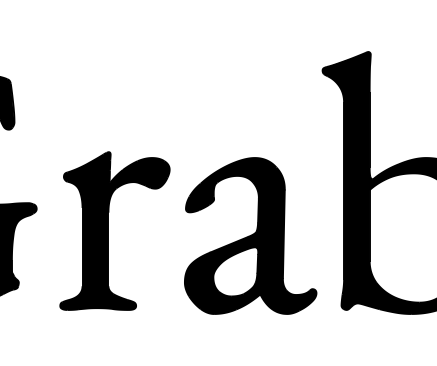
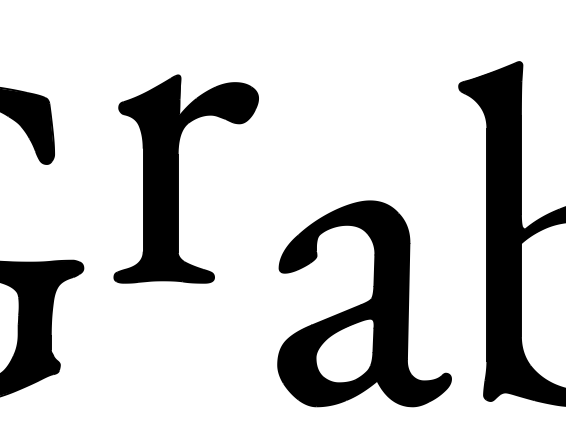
part: (114, 230) -> (185, 178), moved

